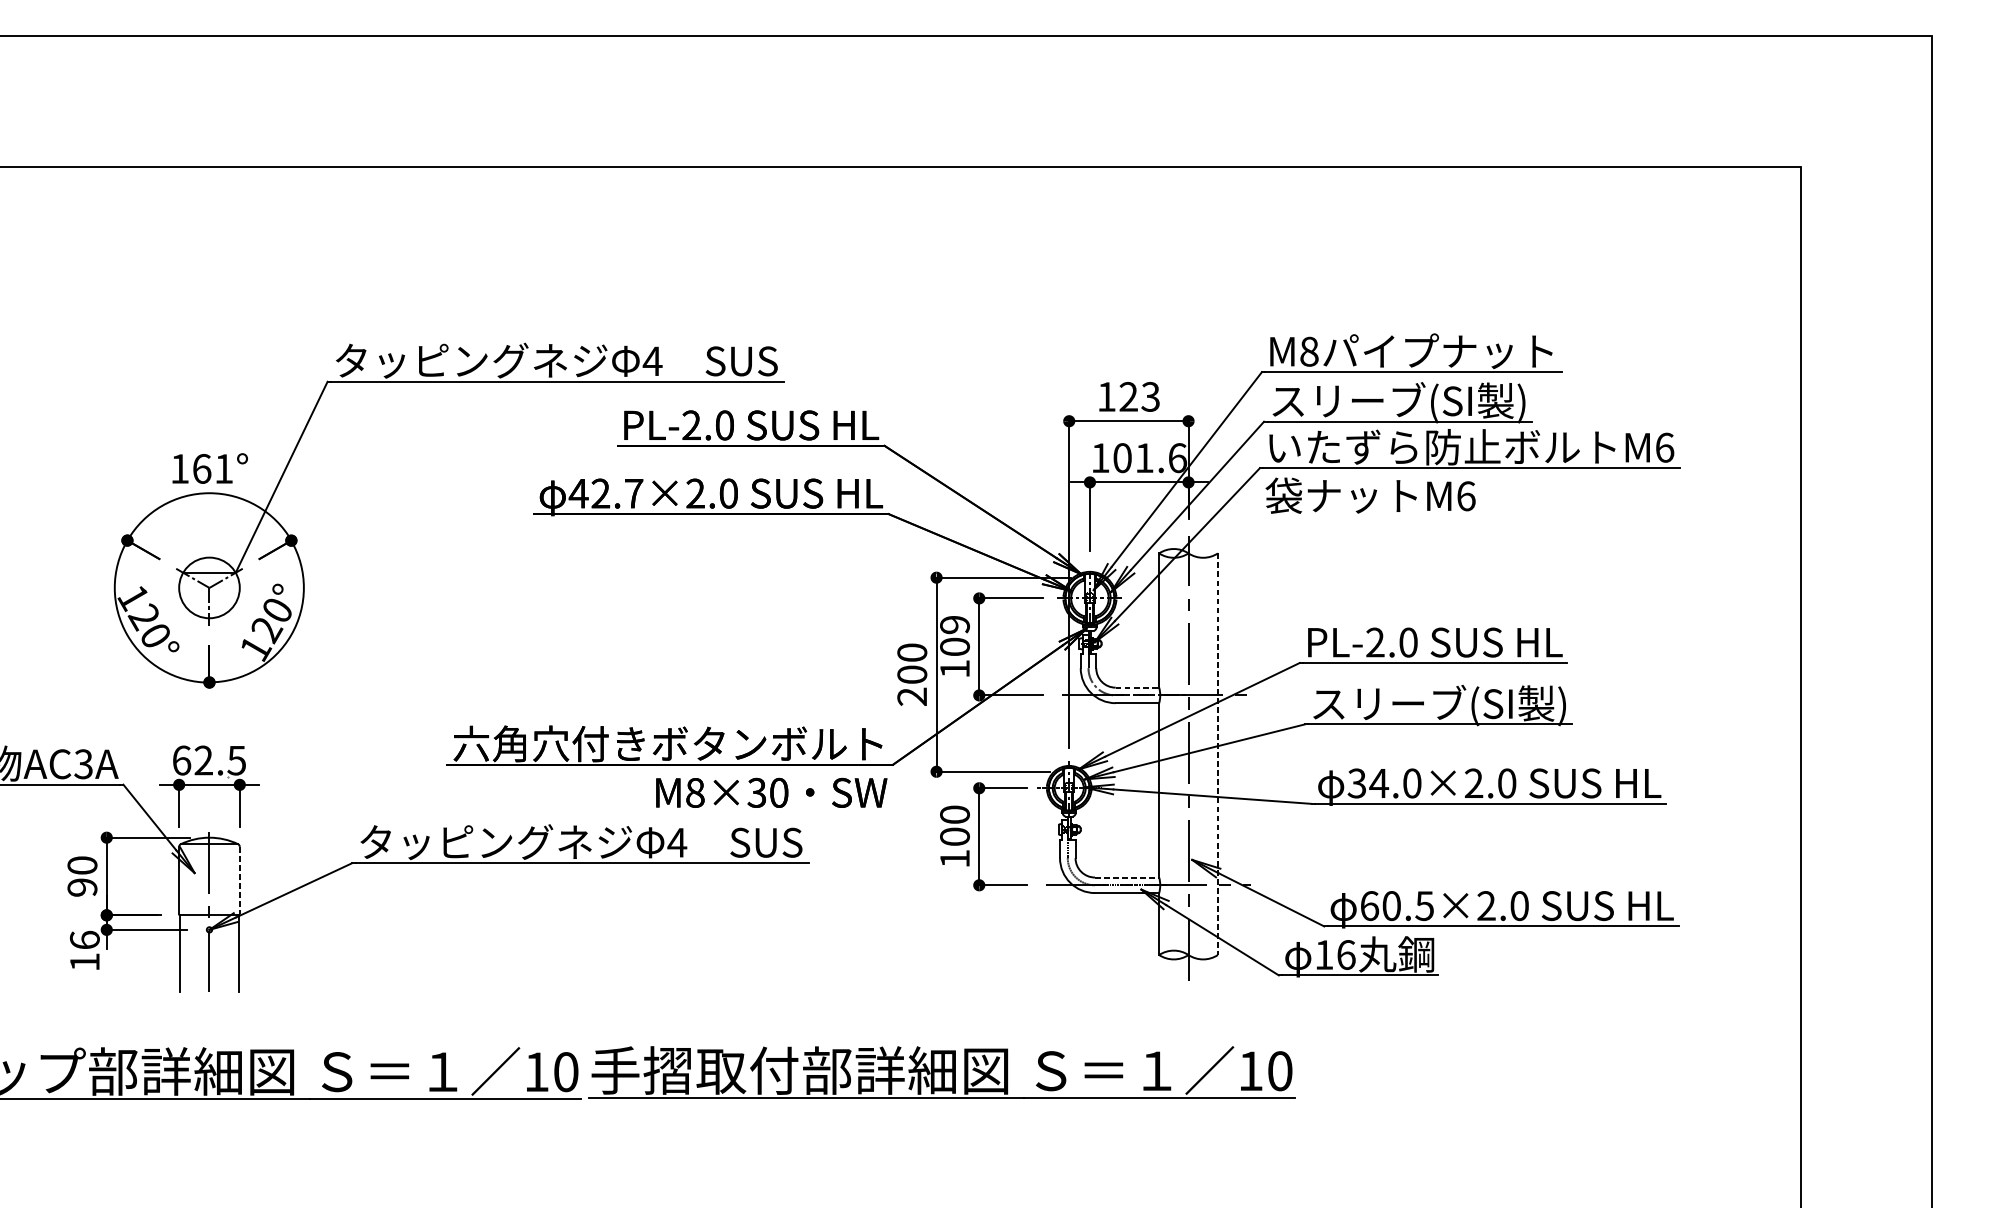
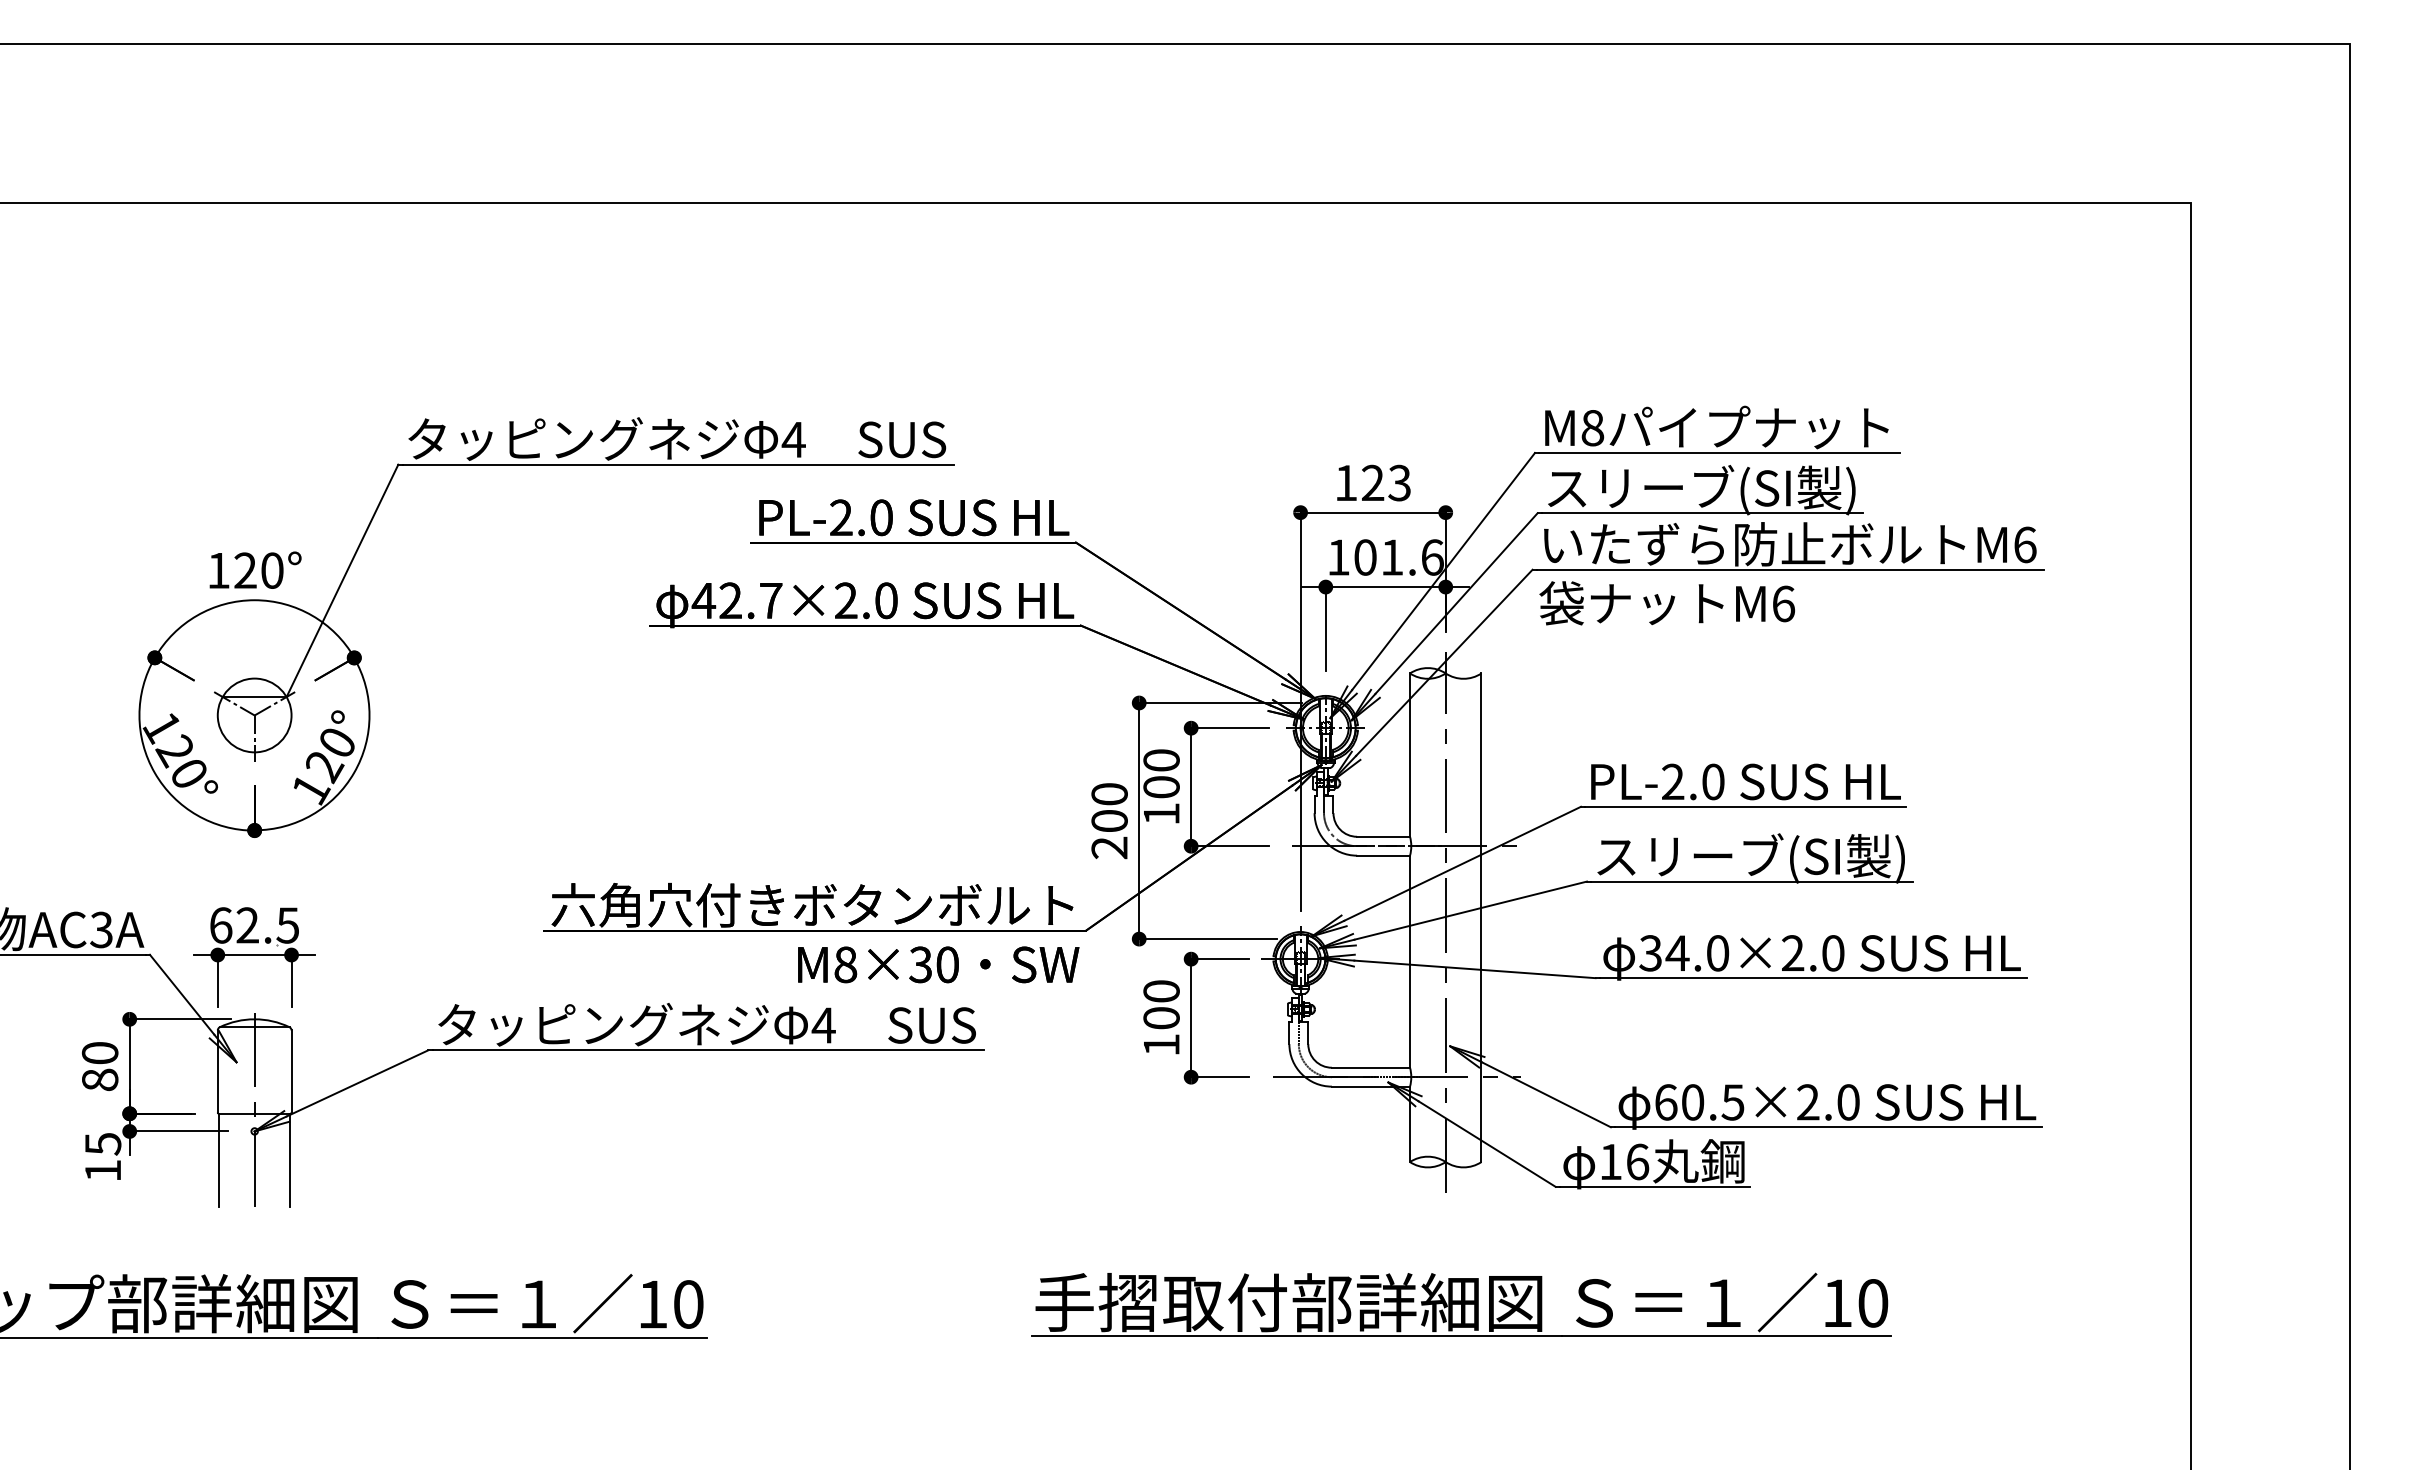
text: (212, 468) -> (258, 570), 161° -> 120°
text: (954, 624) -> (1161, 760), 109 -> 100
line: (1138, 687) -> (1384, 836), dashed -> solid
line: (1217, 754) -> (1481, 918), dashed -> solid
line: (1127, 877) -> (1371, 1067), dashed -> solid
line: (239, 880) -> (291, 1071), dashed -> solid
text: (81, 887) -> (99, 1079), 90 -> 80
text: (84, 939) -> (102, 1143), 16 -> 15
part: (941, 1072) -> (1461, 1304), moved

